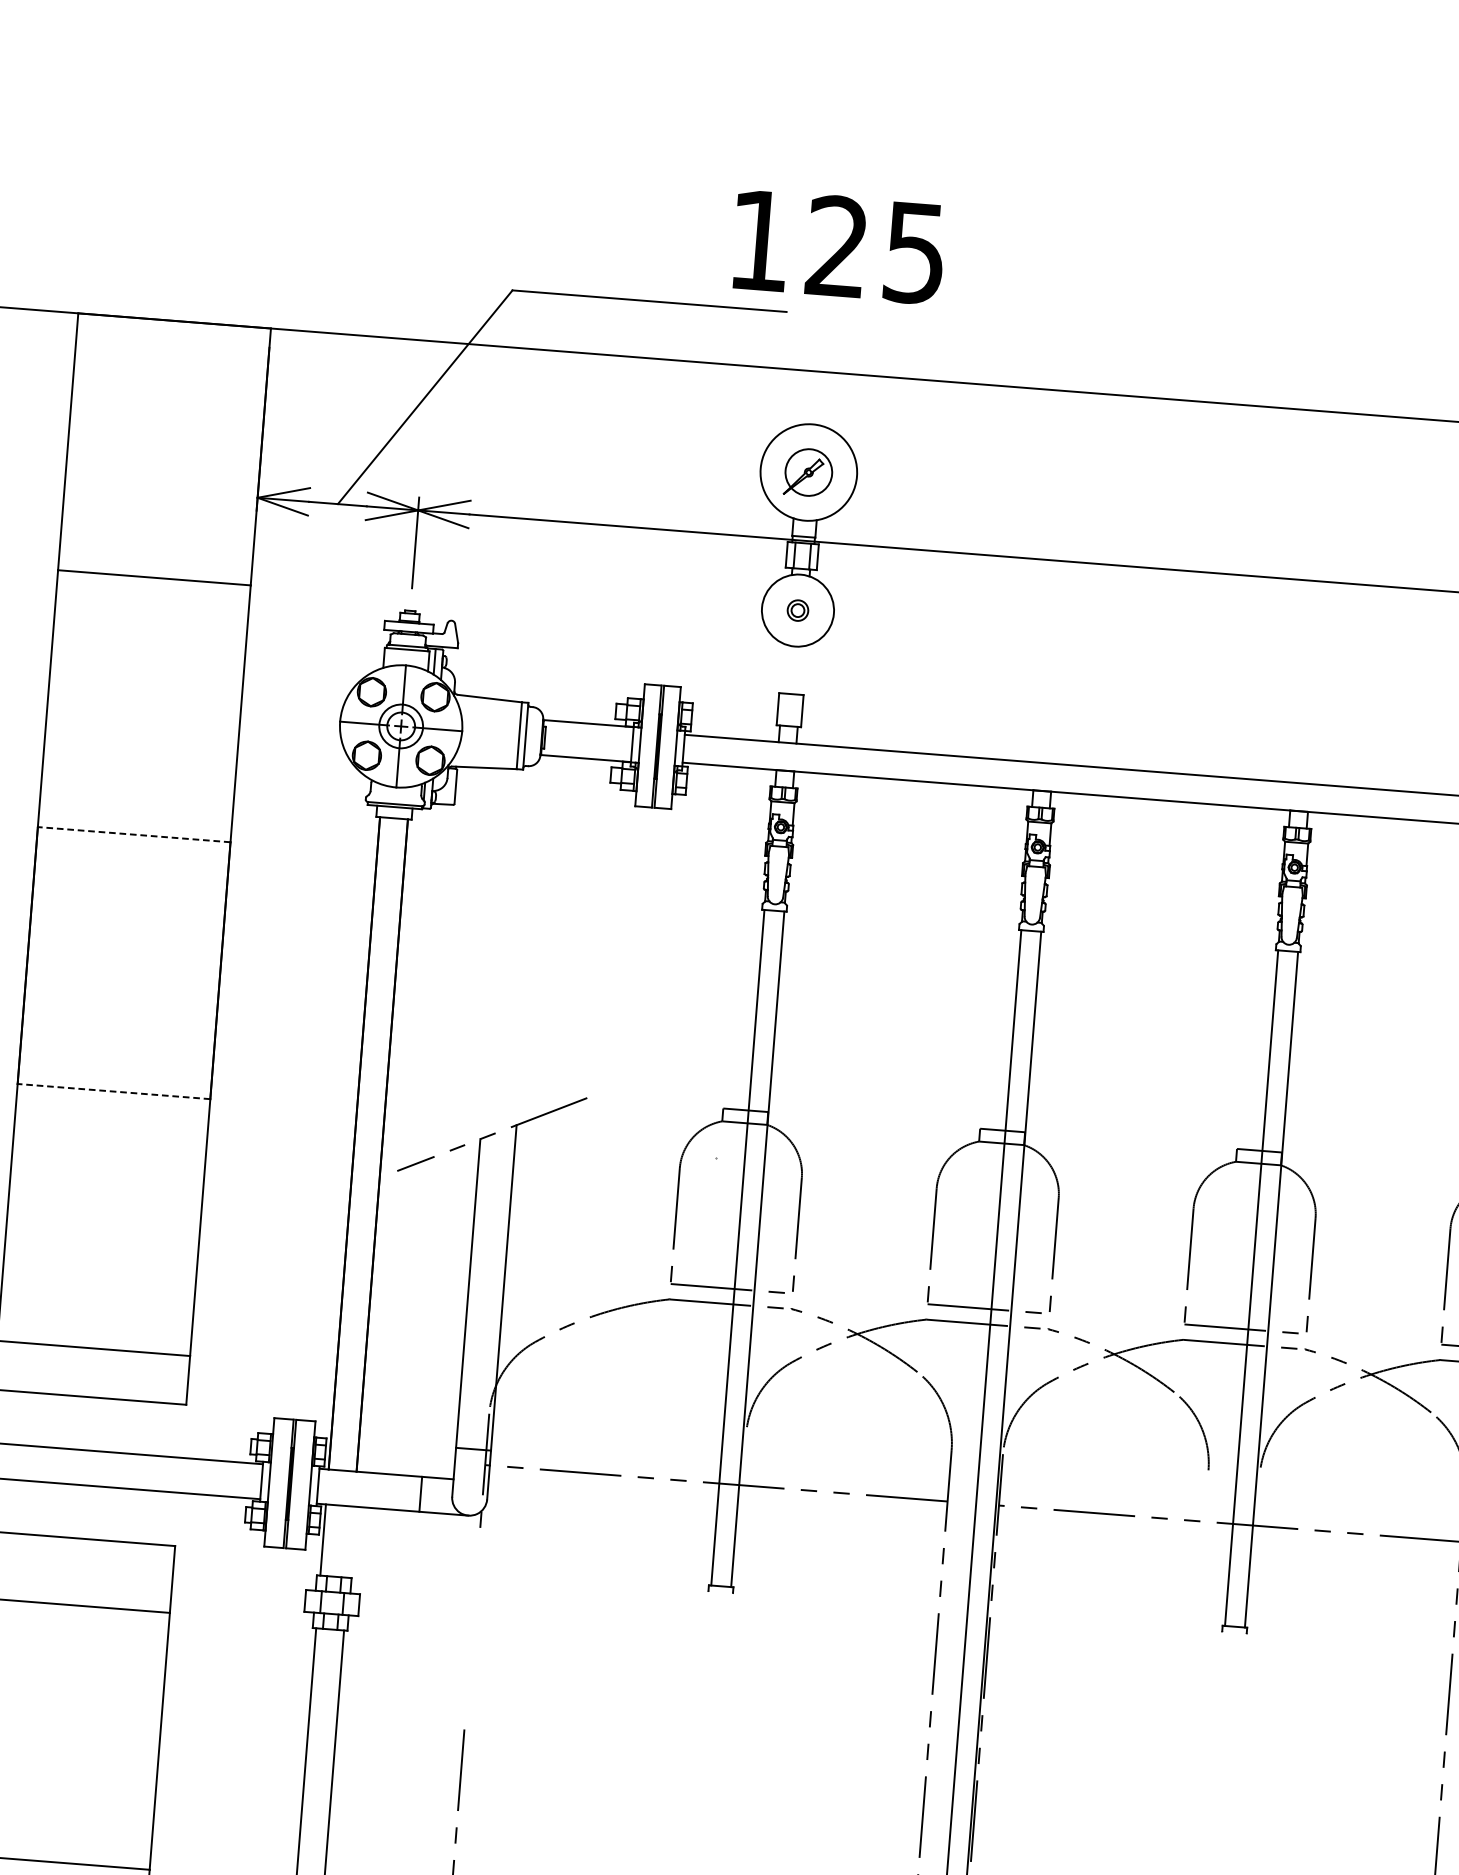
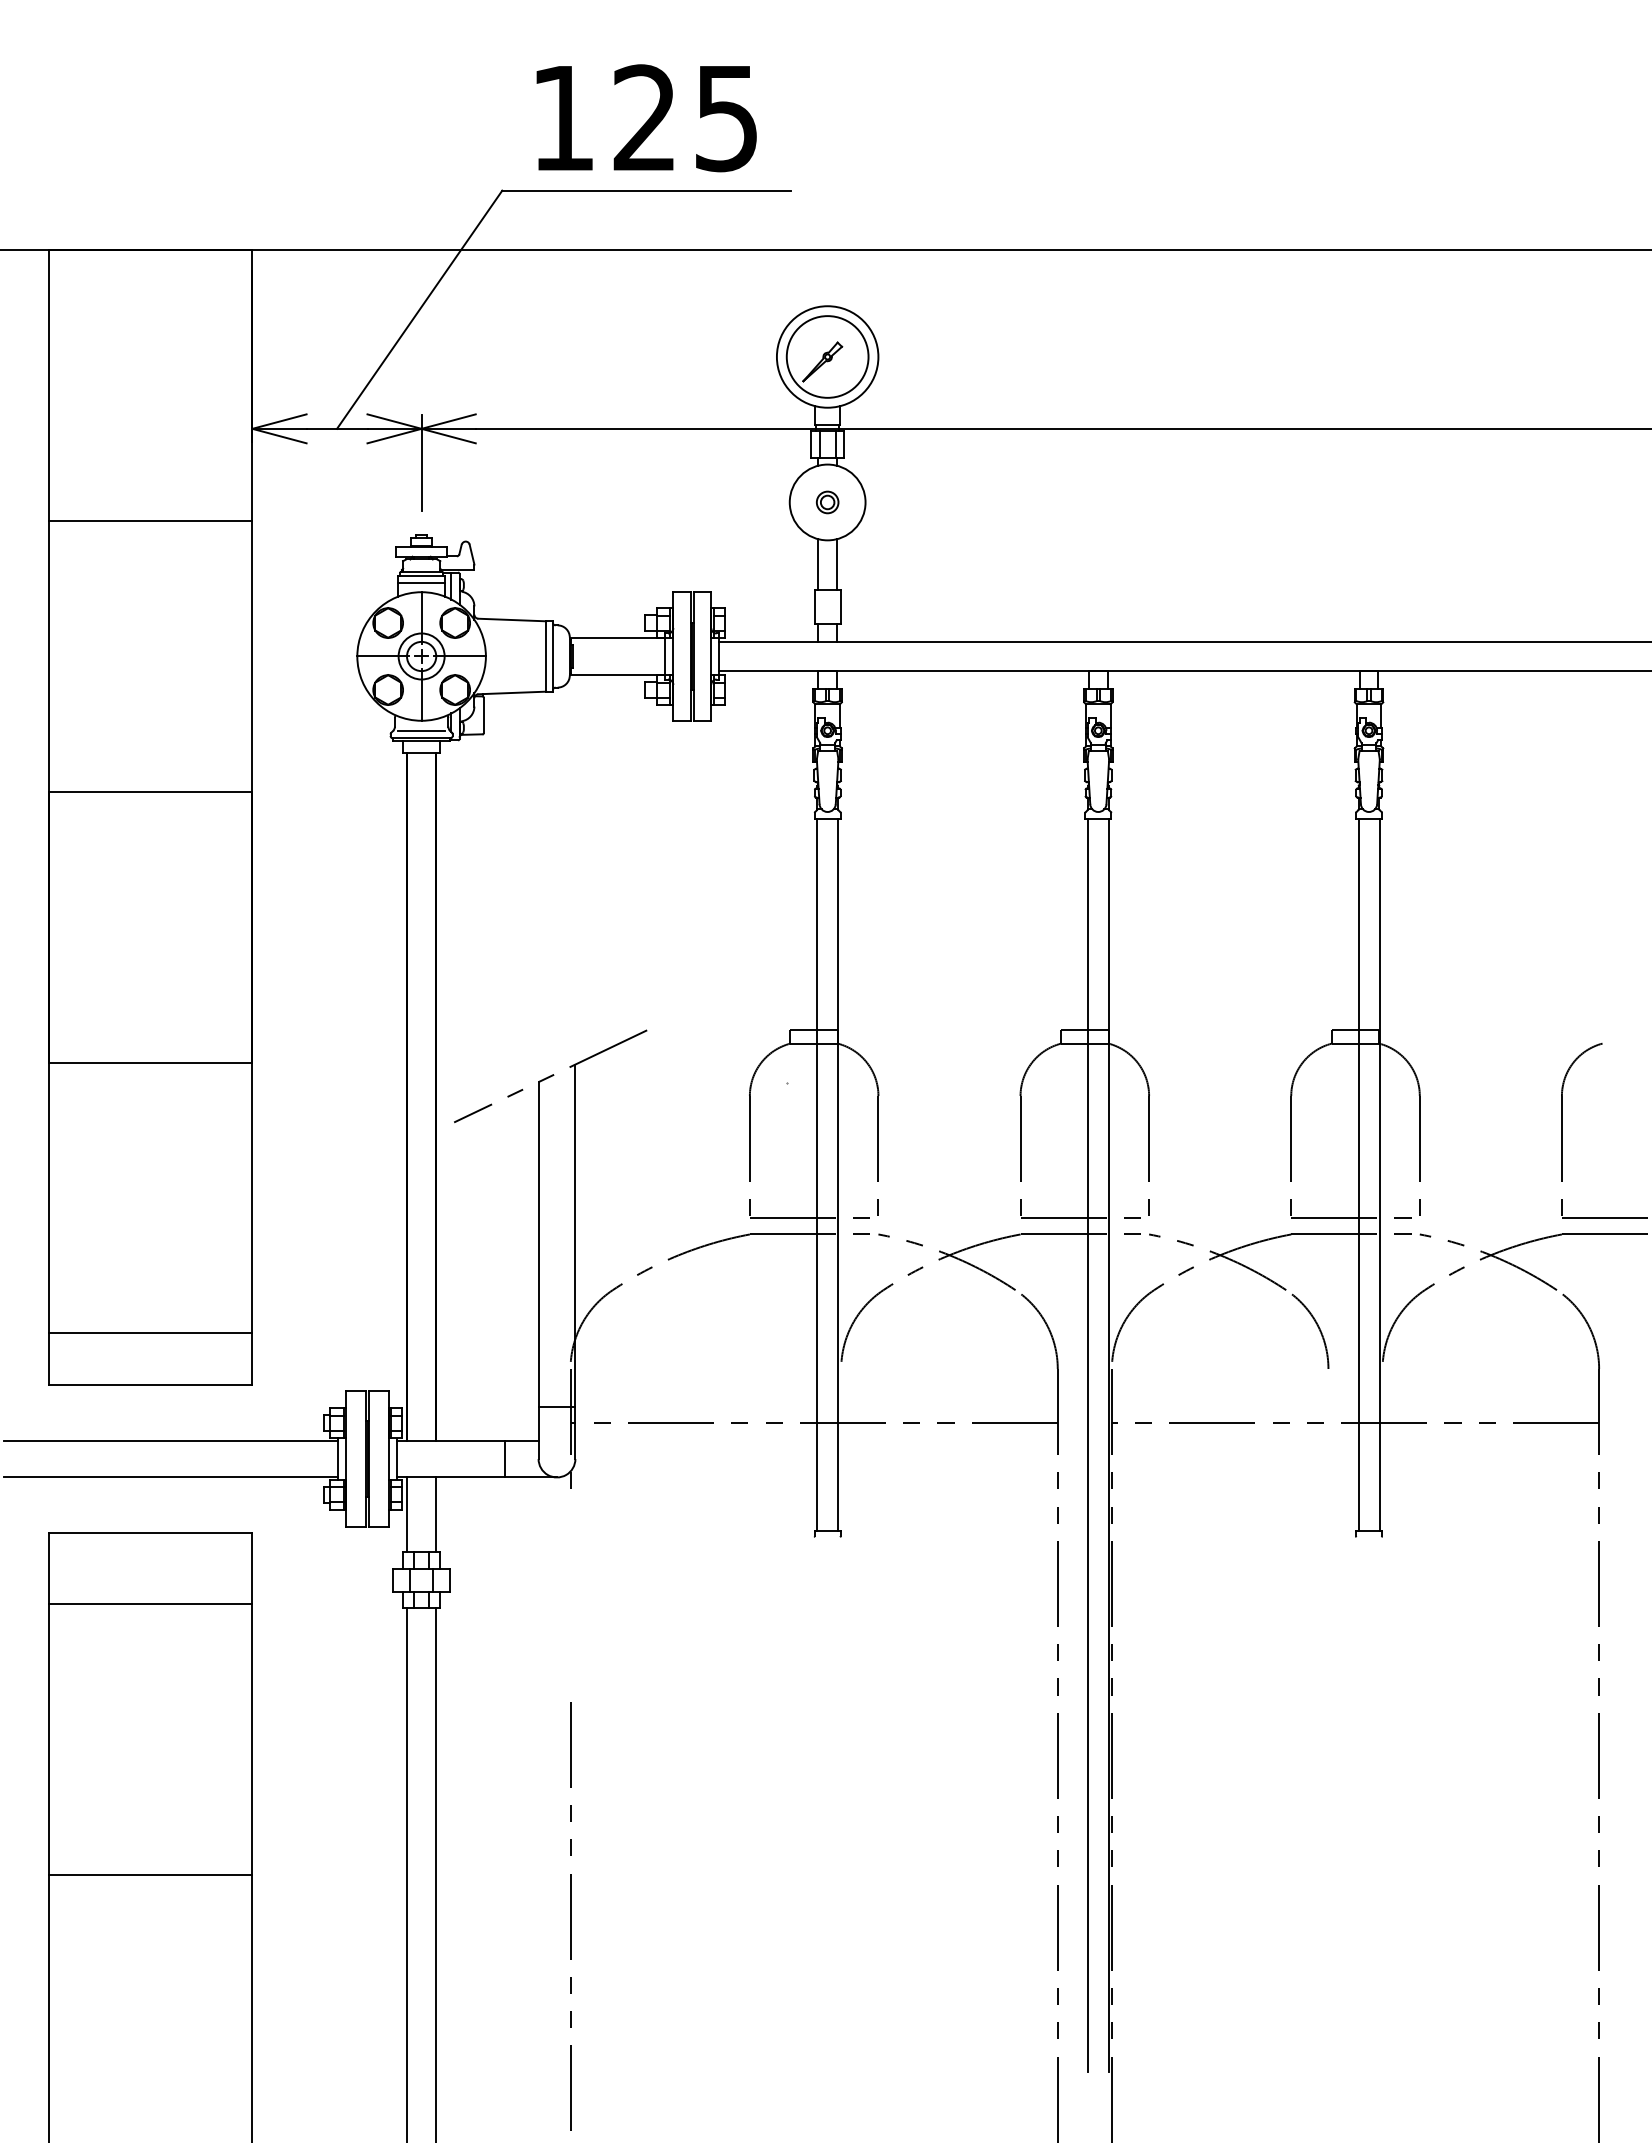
text: (838, 247) -> (646, 118), moved
circle: (808, 472) -> (827, 356), size x1.67
line: (406, 657) -> (421, 583), added
line: (784, 668) -> (818, 564), added
line: (802, 670) -> (837, 564), added
line: (395, 796) -> (421, 730), added
line: (133, 834) -> (150, 791), dashed -> solid
line: (113, 1091) -> (150, 1062), dashed -> solid
line: (351, 1541) -> (436, 1514), added

